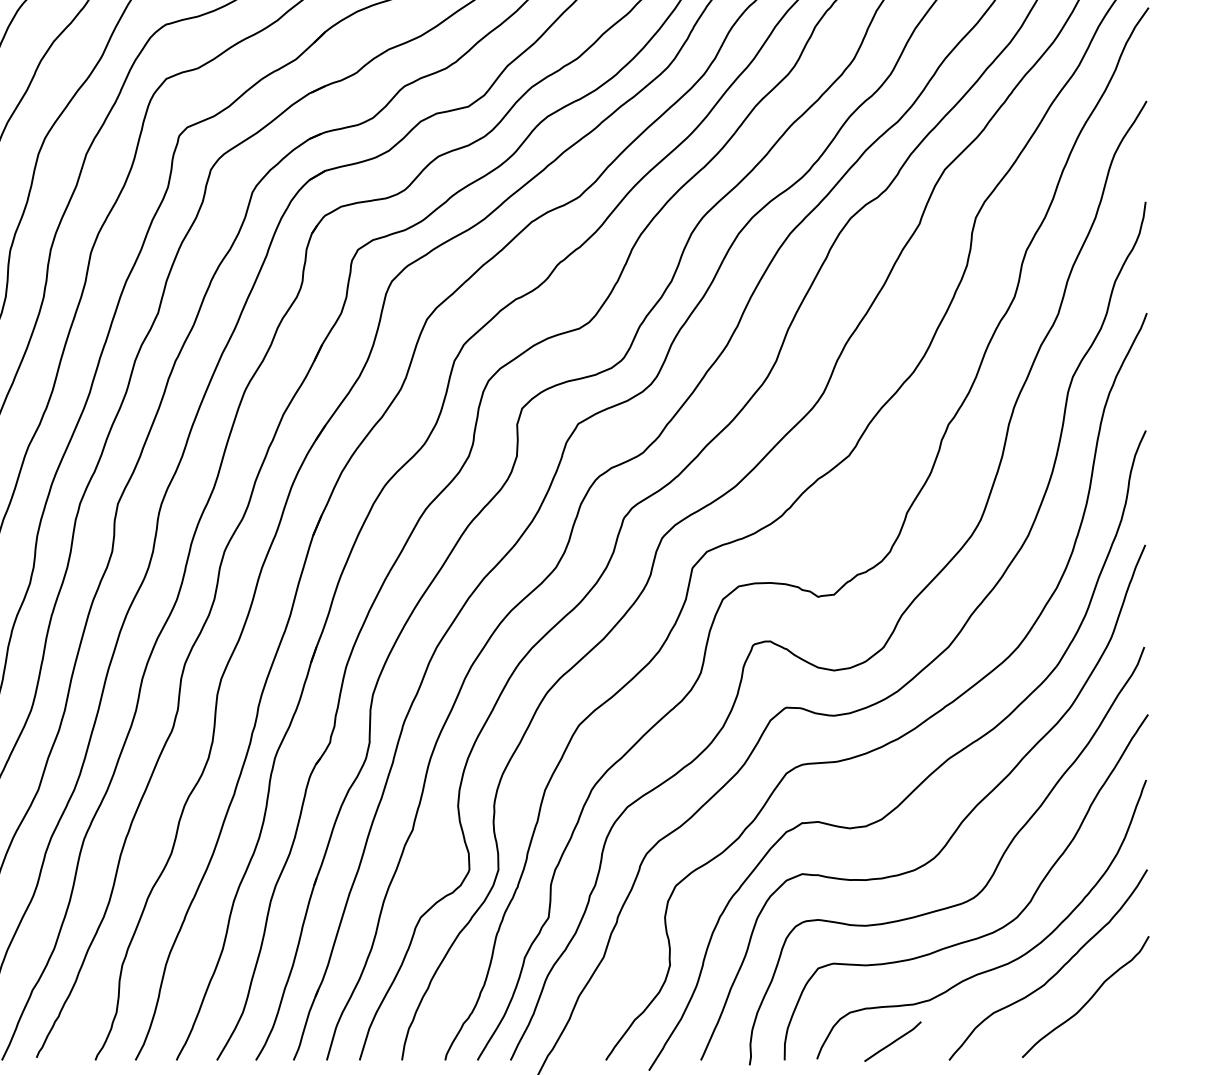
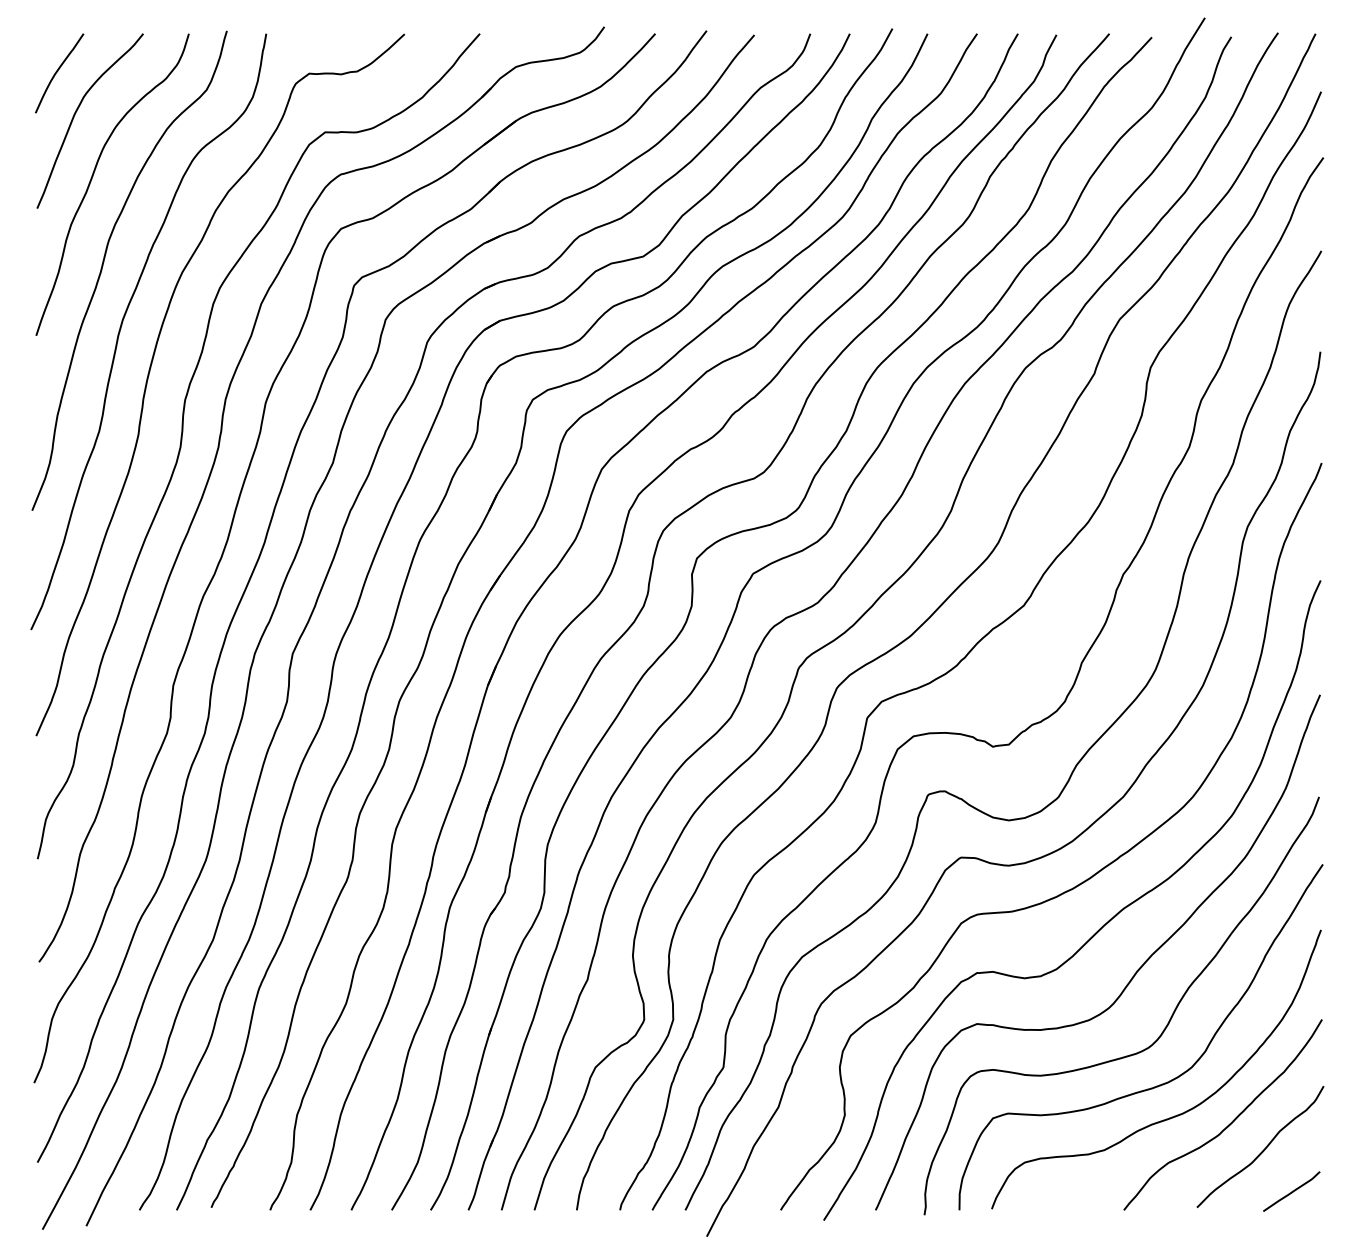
curve: (892, 1041) -> (1291, 1191), moved

